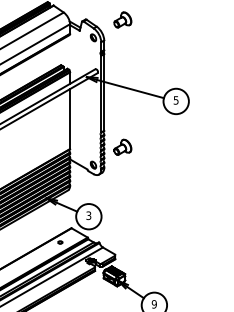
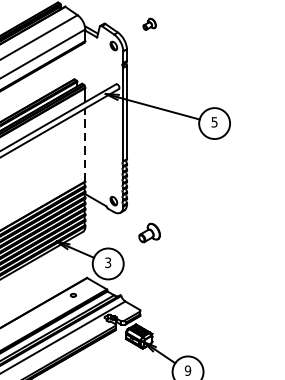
part: (122, 19) -> (149, 23), size x0.6
line: (70, 119) -> (85, 145), solid -> dashed
part: (122, 146) -> (149, 232), moved

